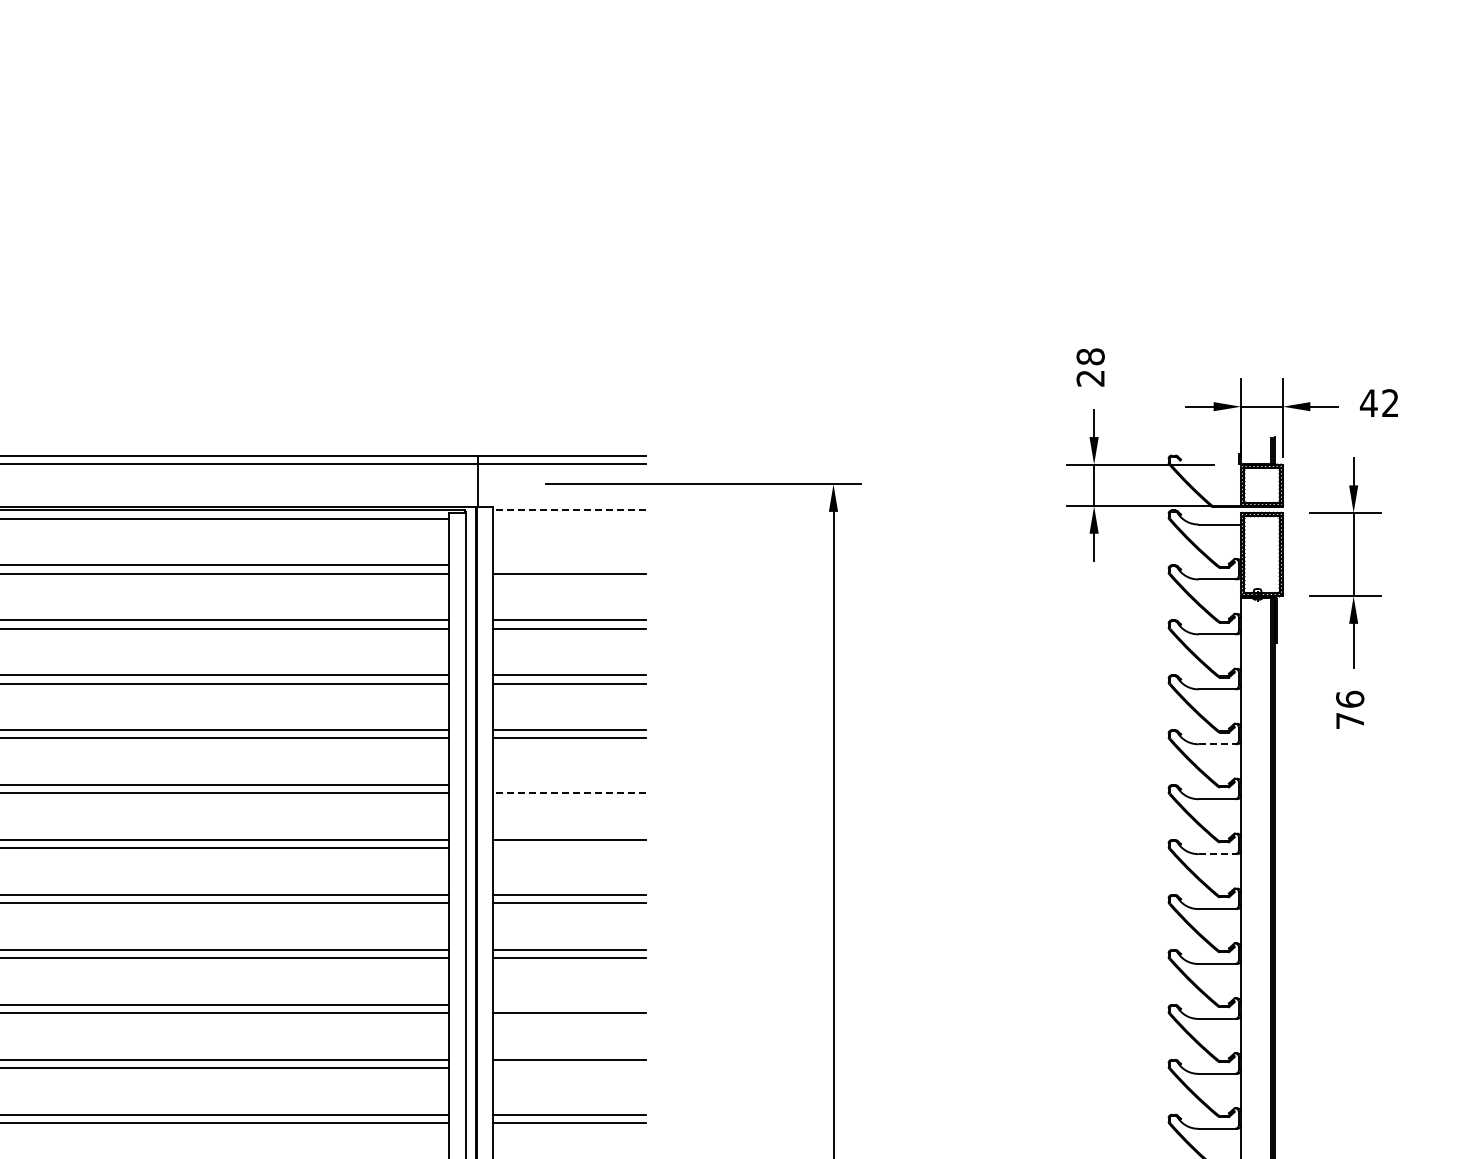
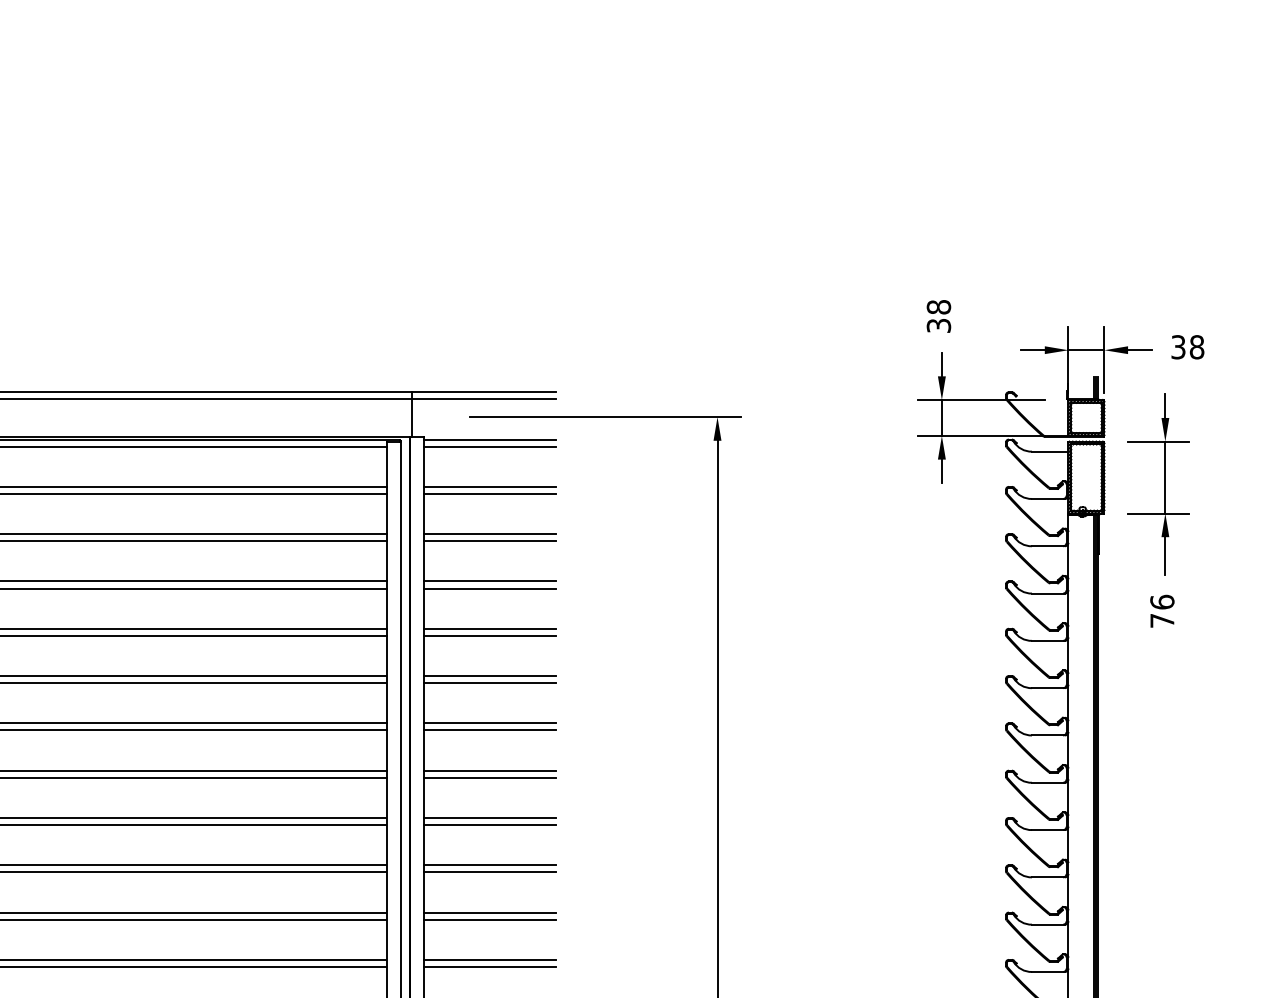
text: (1090, 378) -> (938, 325), 28 -> 38
text: (1378, 403) -> (1186, 347), 42 -> 38
line: (569, 510) -> (490, 439), dashed -> solid
line: (569, 518) -> (490, 446), added
line: (569, 565) -> (490, 486), added
line: (1218, 744) -> (1048, 641), dashed -> solid
line: (568, 785) -> (489, 676), added
line: (569, 793) -> (490, 683), dashed -> solid
line: (569, 848) -> (490, 730), added
line: (1218, 854) -> (1048, 735), dashed -> solid
line: (569, 1004) -> (490, 864), added
line: (569, 1068) -> (490, 920), added

